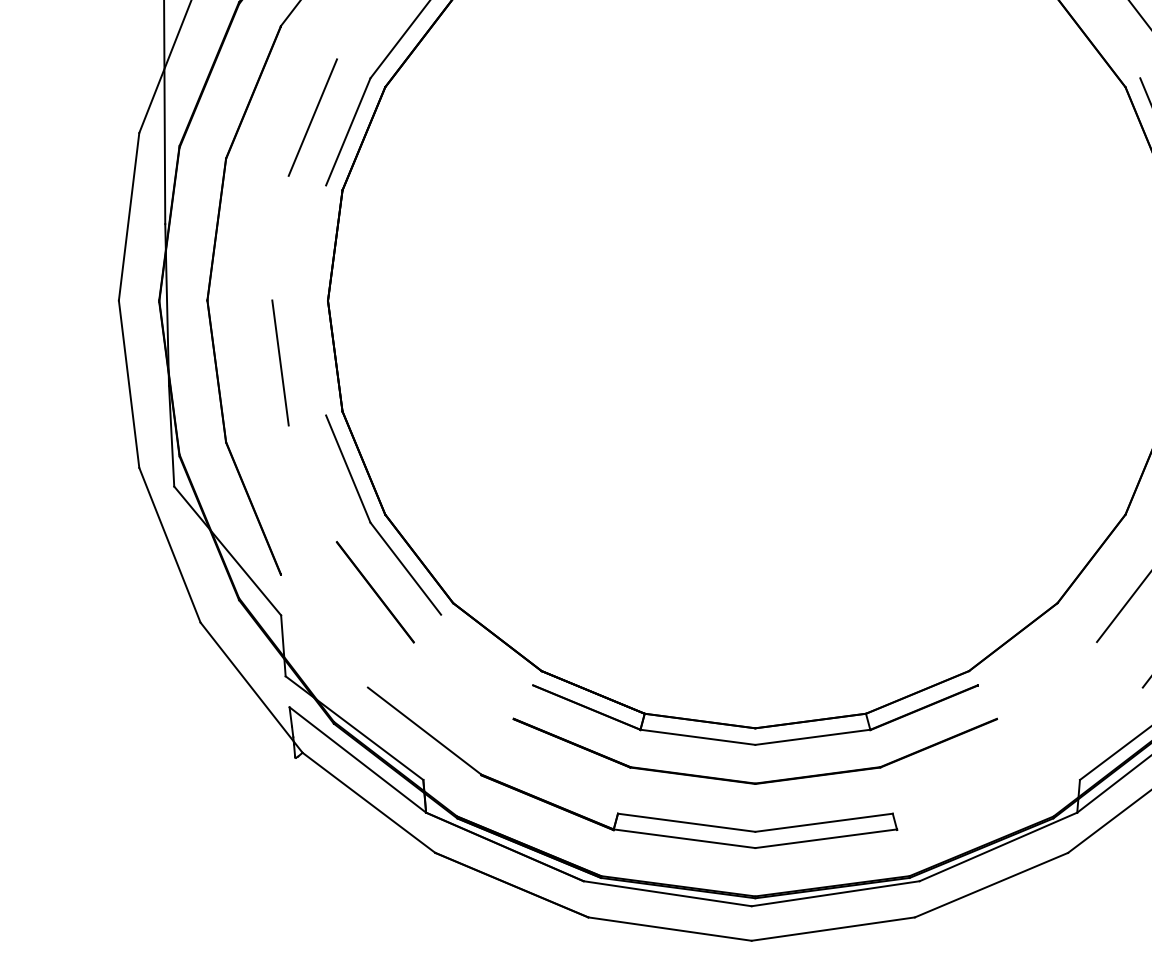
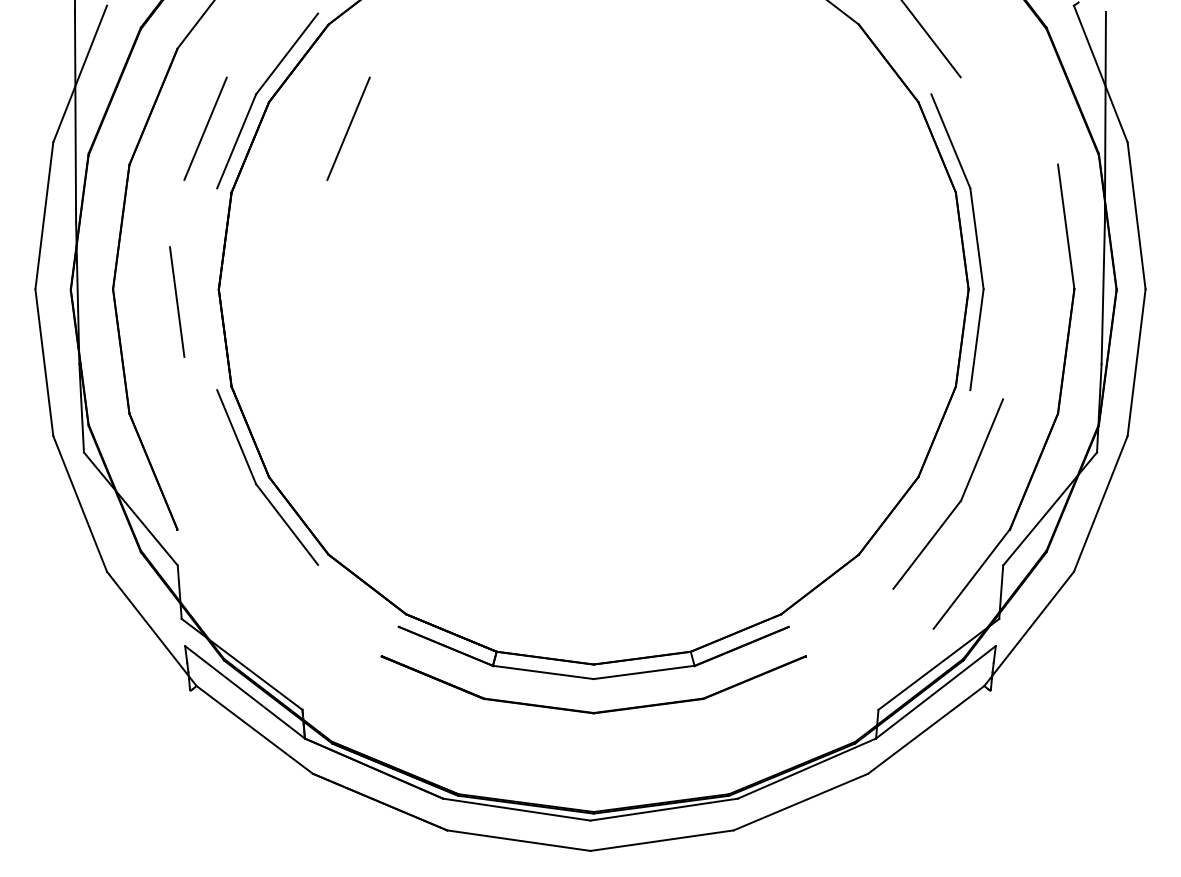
line: (475, 117) -> (348, 128), added
line: (280, 362) -> (177, 301), moved
line: (375, 592) -> (260, 545), removed
part: (629, 813) -> (483, 739), removed

